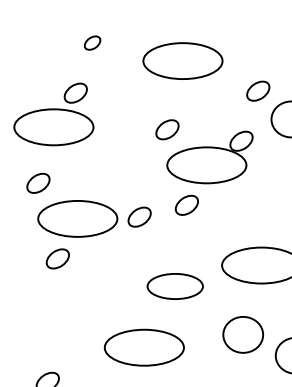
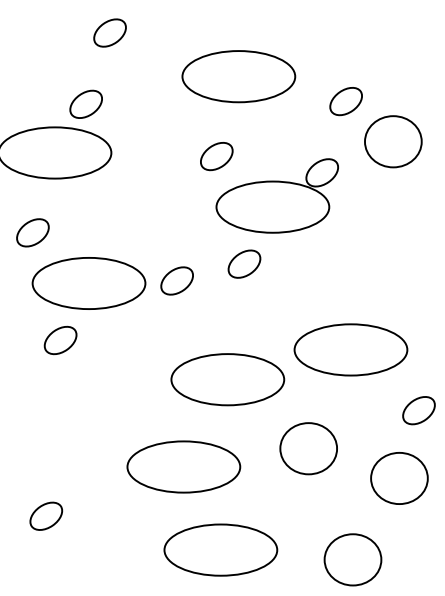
part: (92, 42) -> (109, 32), size x1.43
part: (182, 61) -> (238, 76), moved
part: (175, 286) -> (227, 379), size x1.43
part: (243, 334) -> (308, 448), moved

